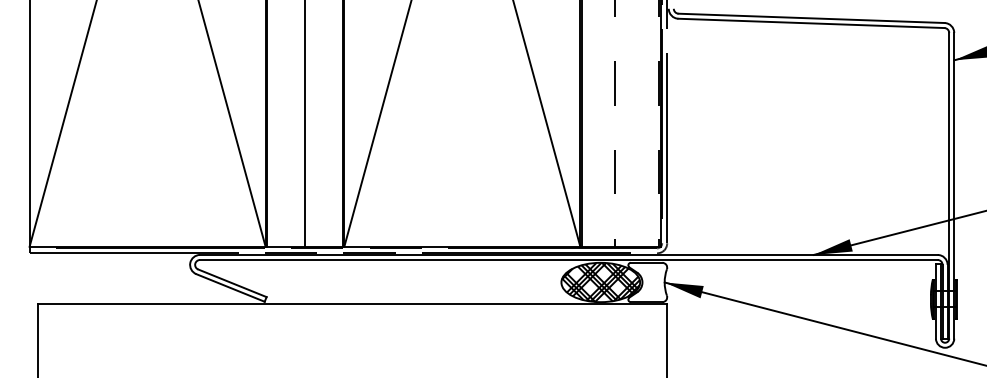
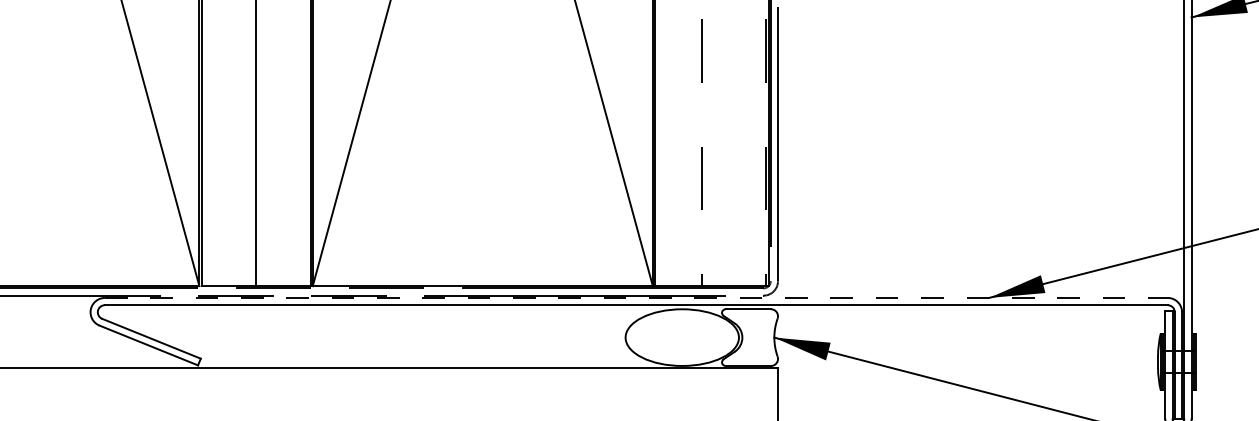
line: (568, 254) -> (635, 297), solid -> dashed
hatch: (600, 281) -> (681, 336), removed

